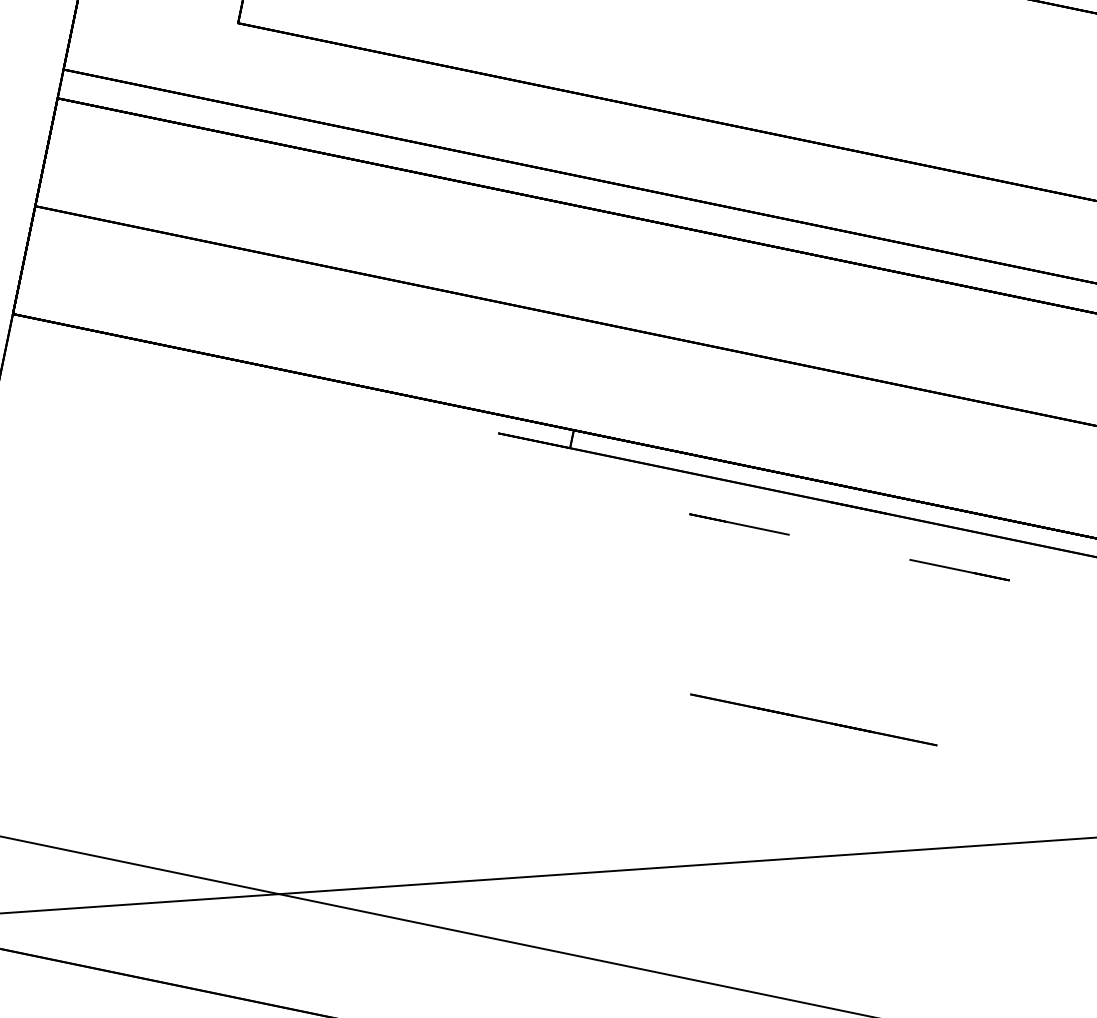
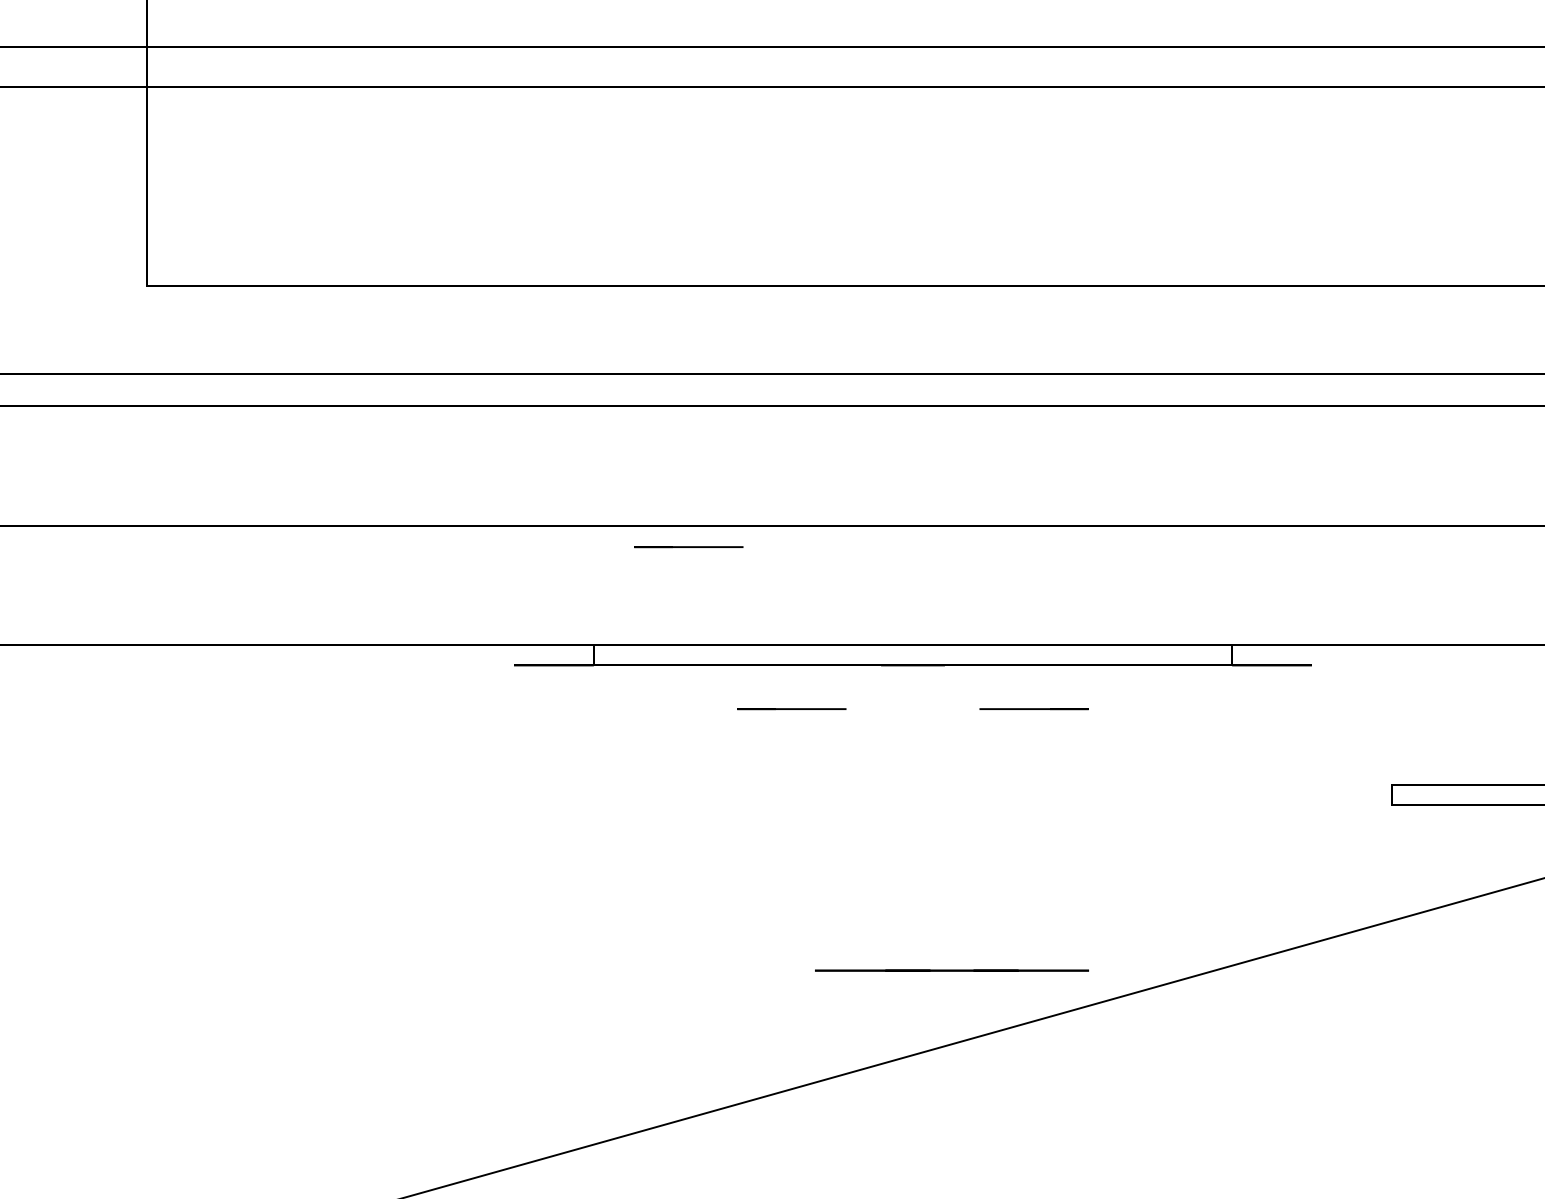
line: (677, 359) -> (688, 547), added
line: (813, 719) -> (951, 970), moved

